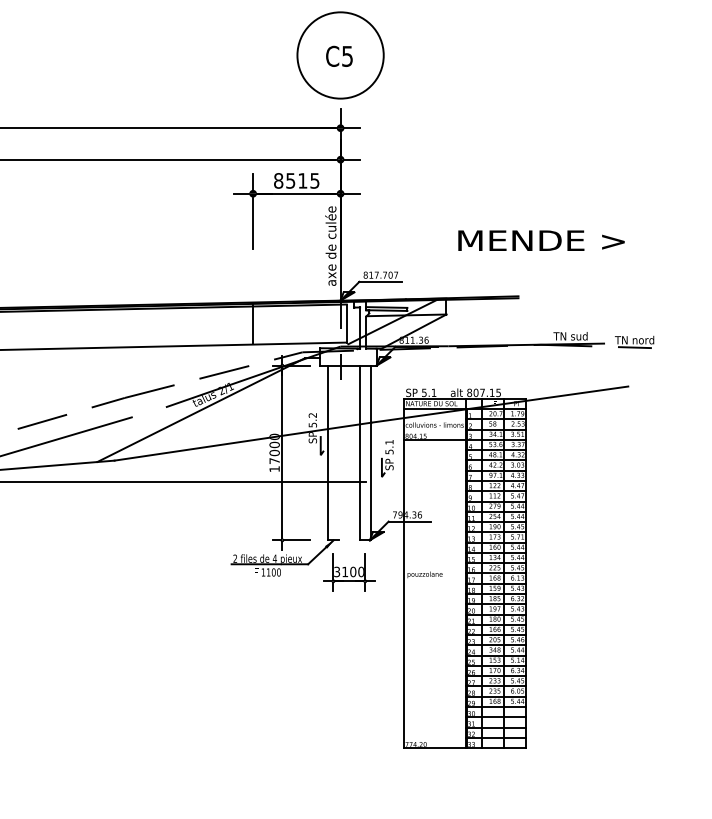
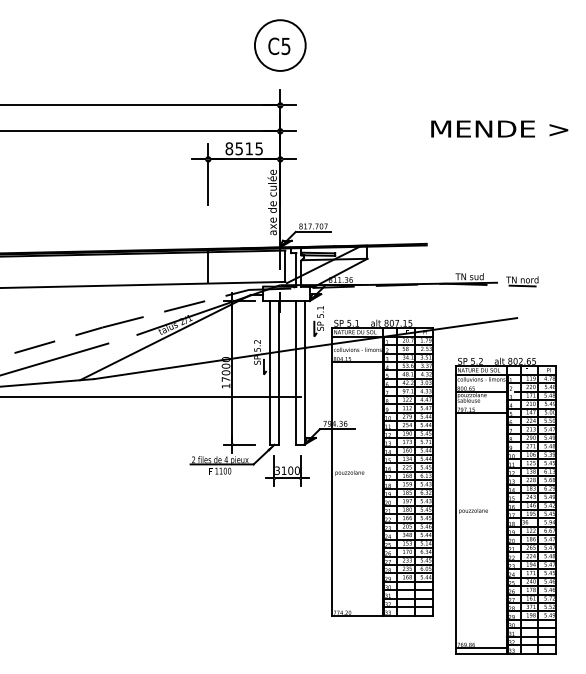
circle: (339, 55) -> (279, 45), size x0.71
text: (541, 240) -> (499, 128), moved
line: (339, 452) -> (279, 372), added
part: (386, 458) -> (318, 321), moved
part: (614, 614) -> (505, 505), added

